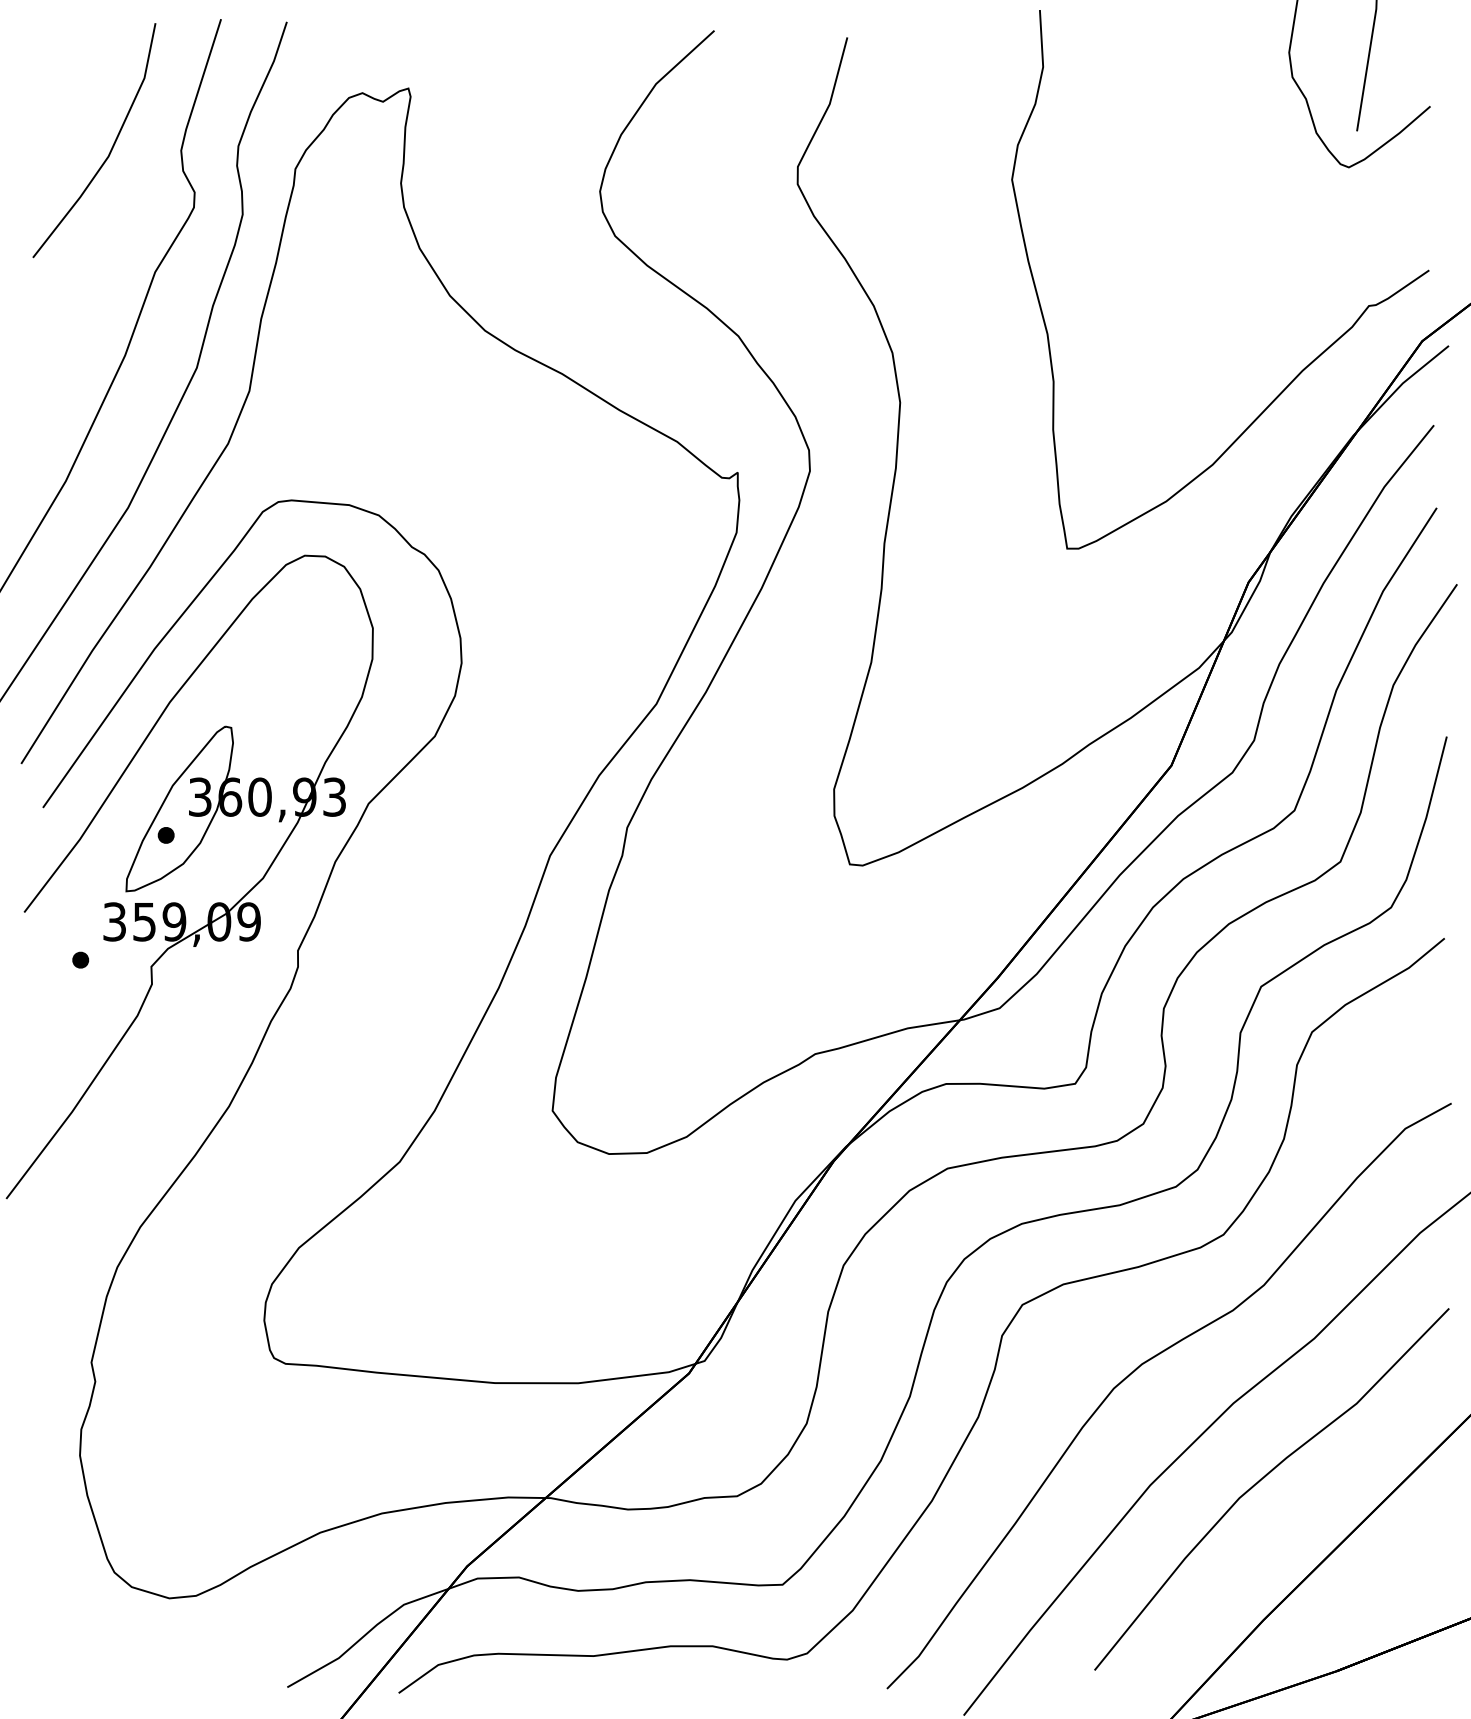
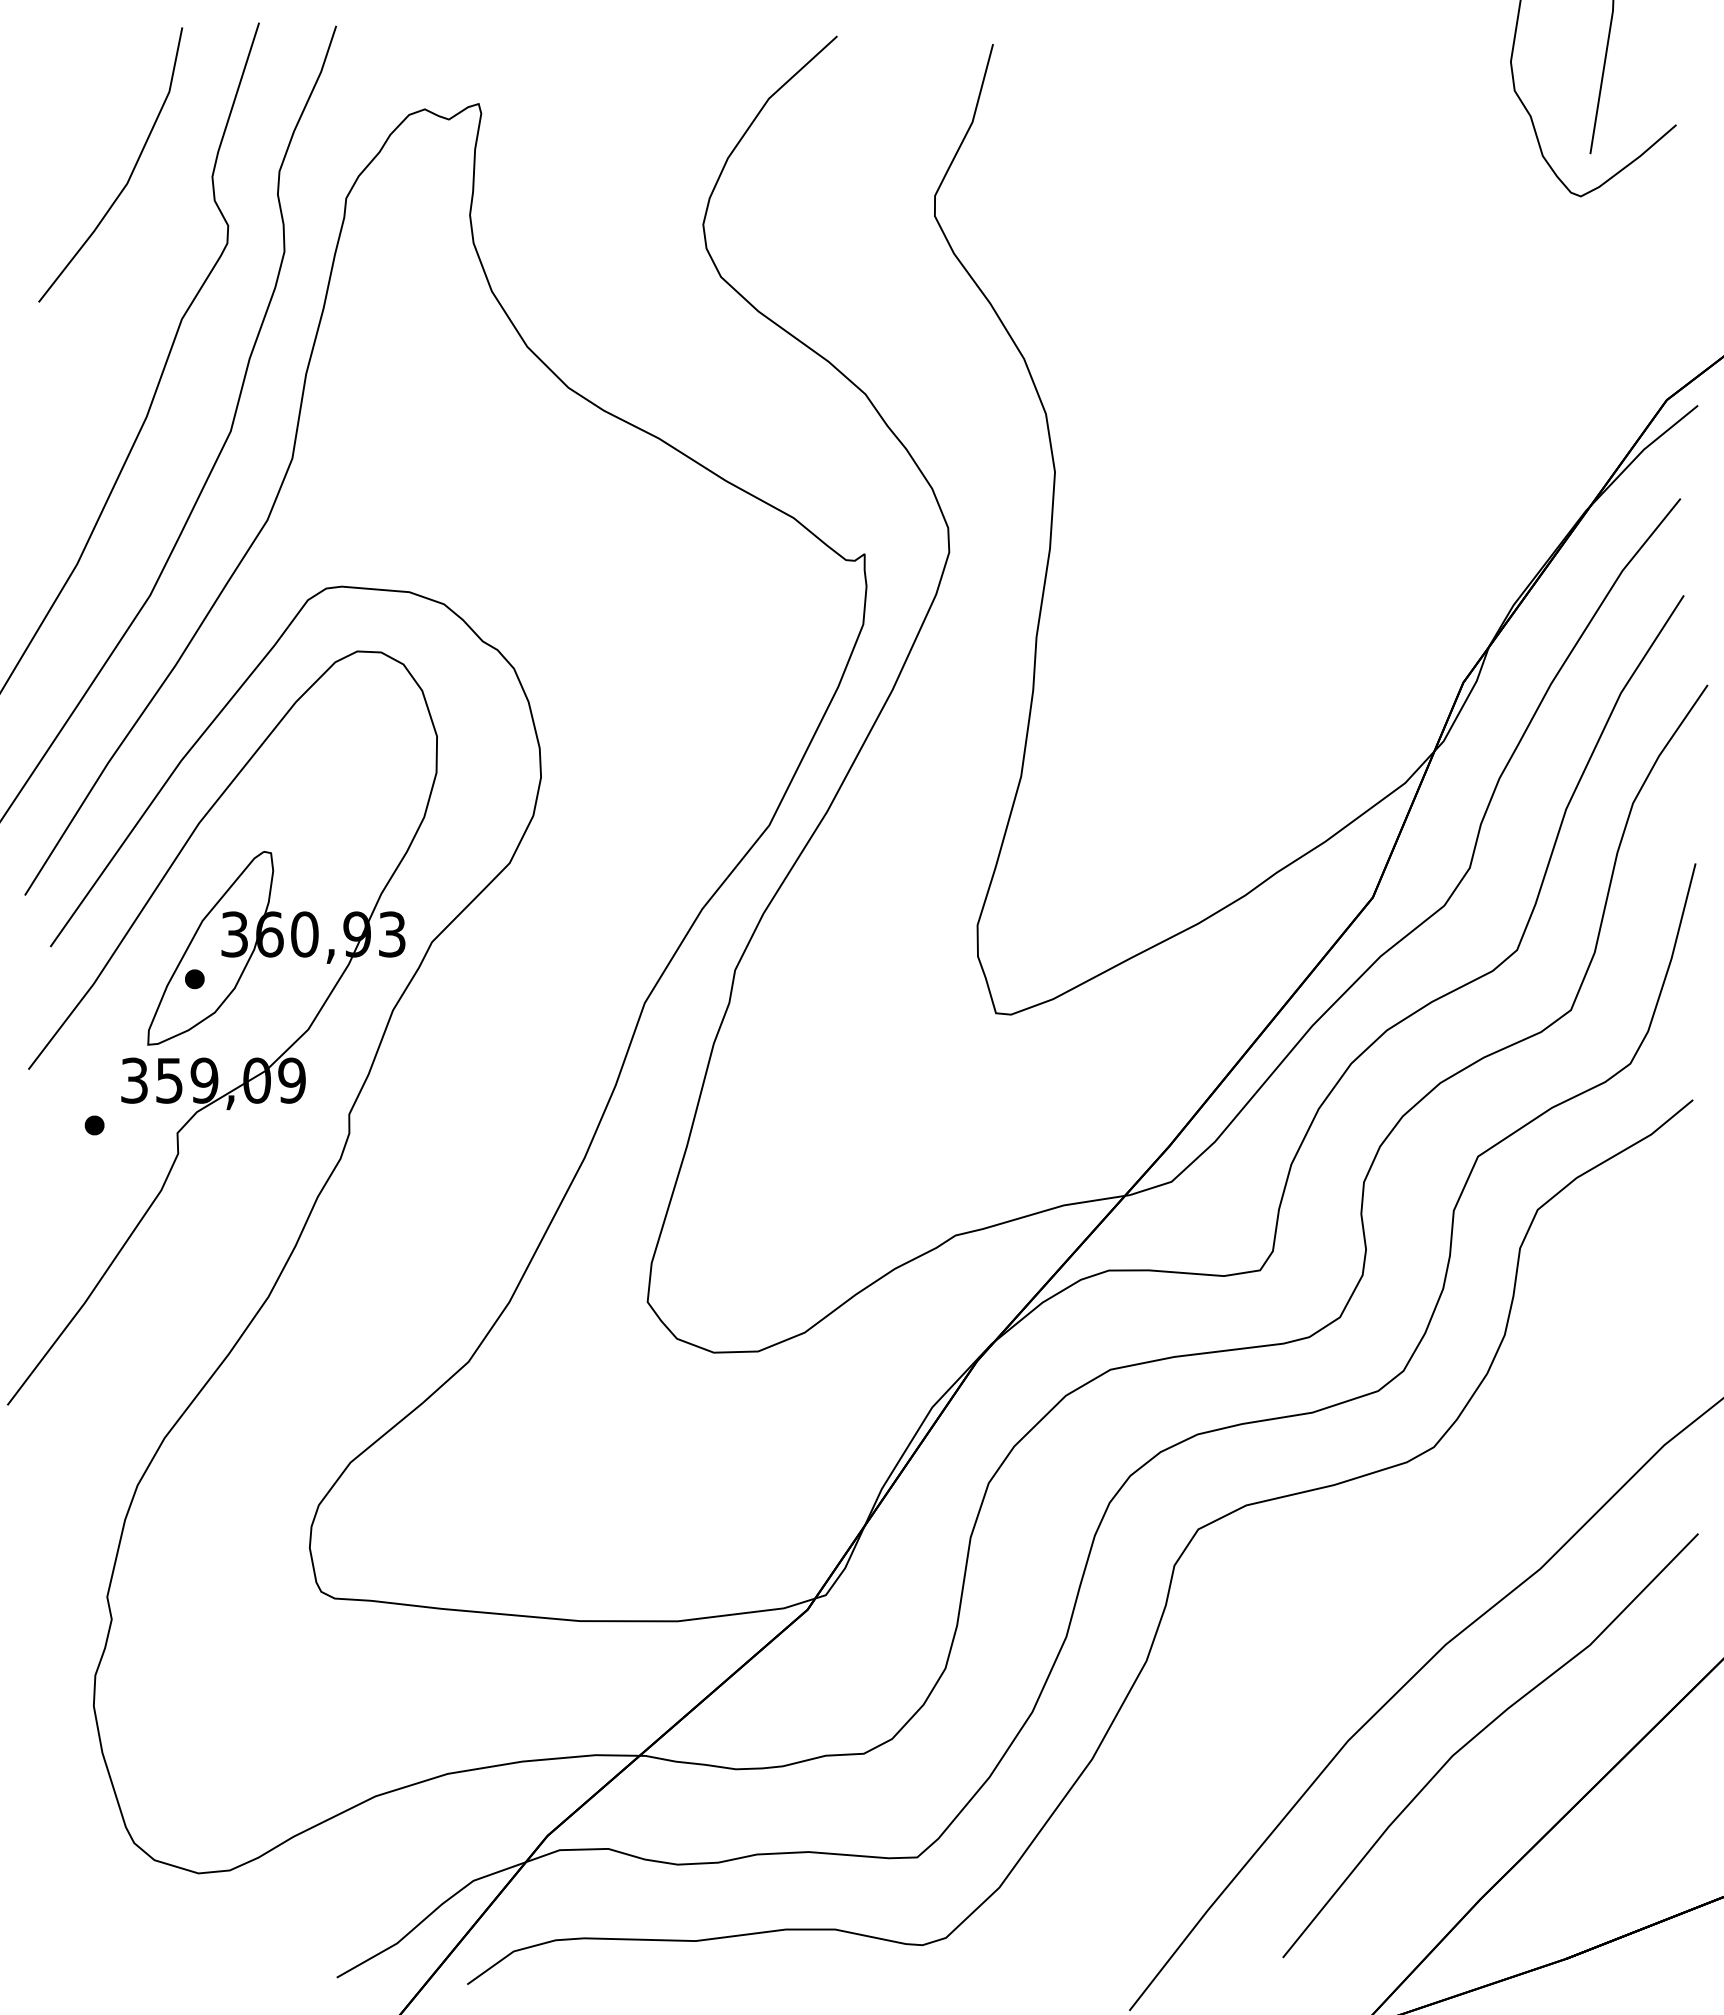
curve: (1305, 367) -> (1529, 430), removed
curve: (1148, 1361) -> (1346, 1595), removed

